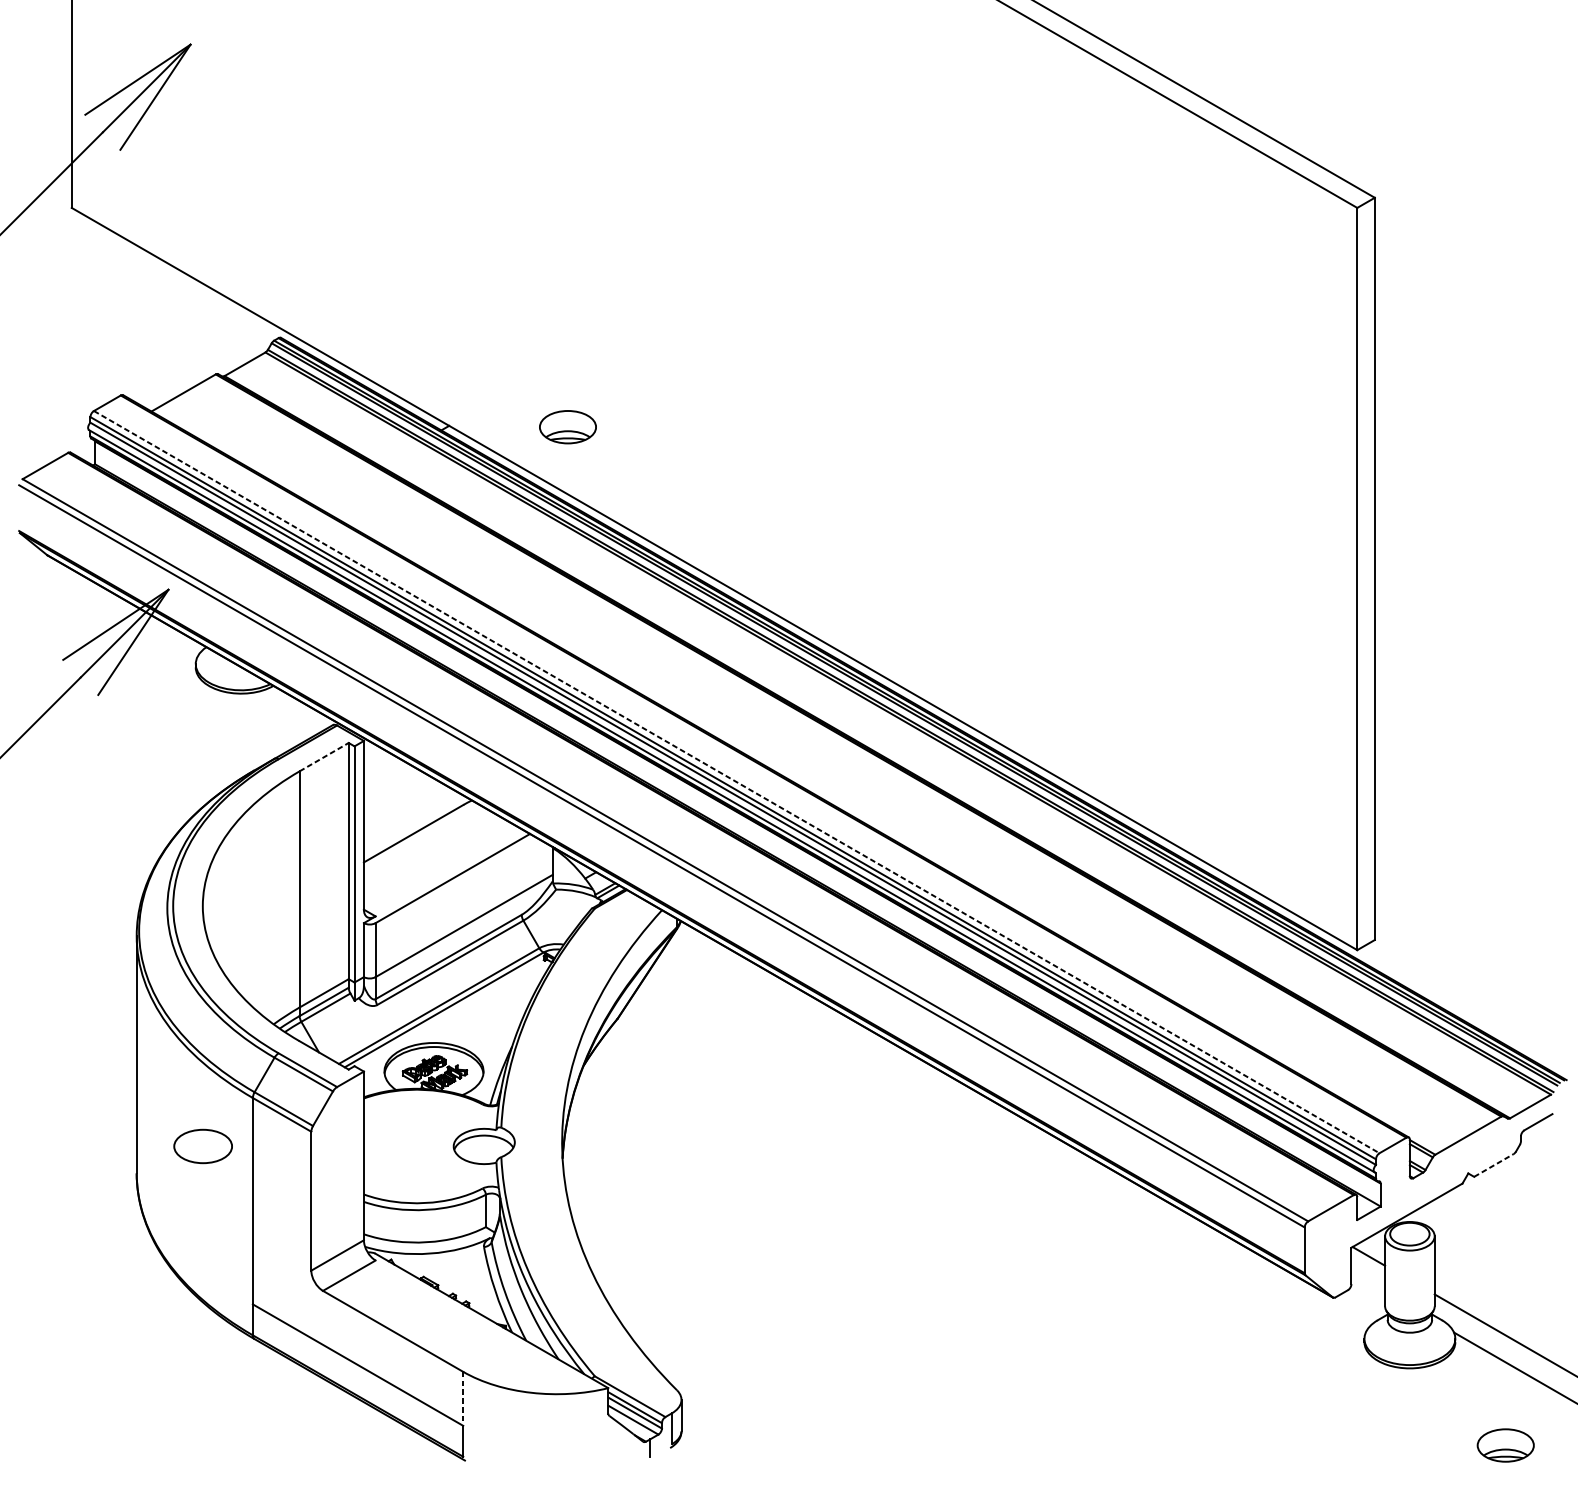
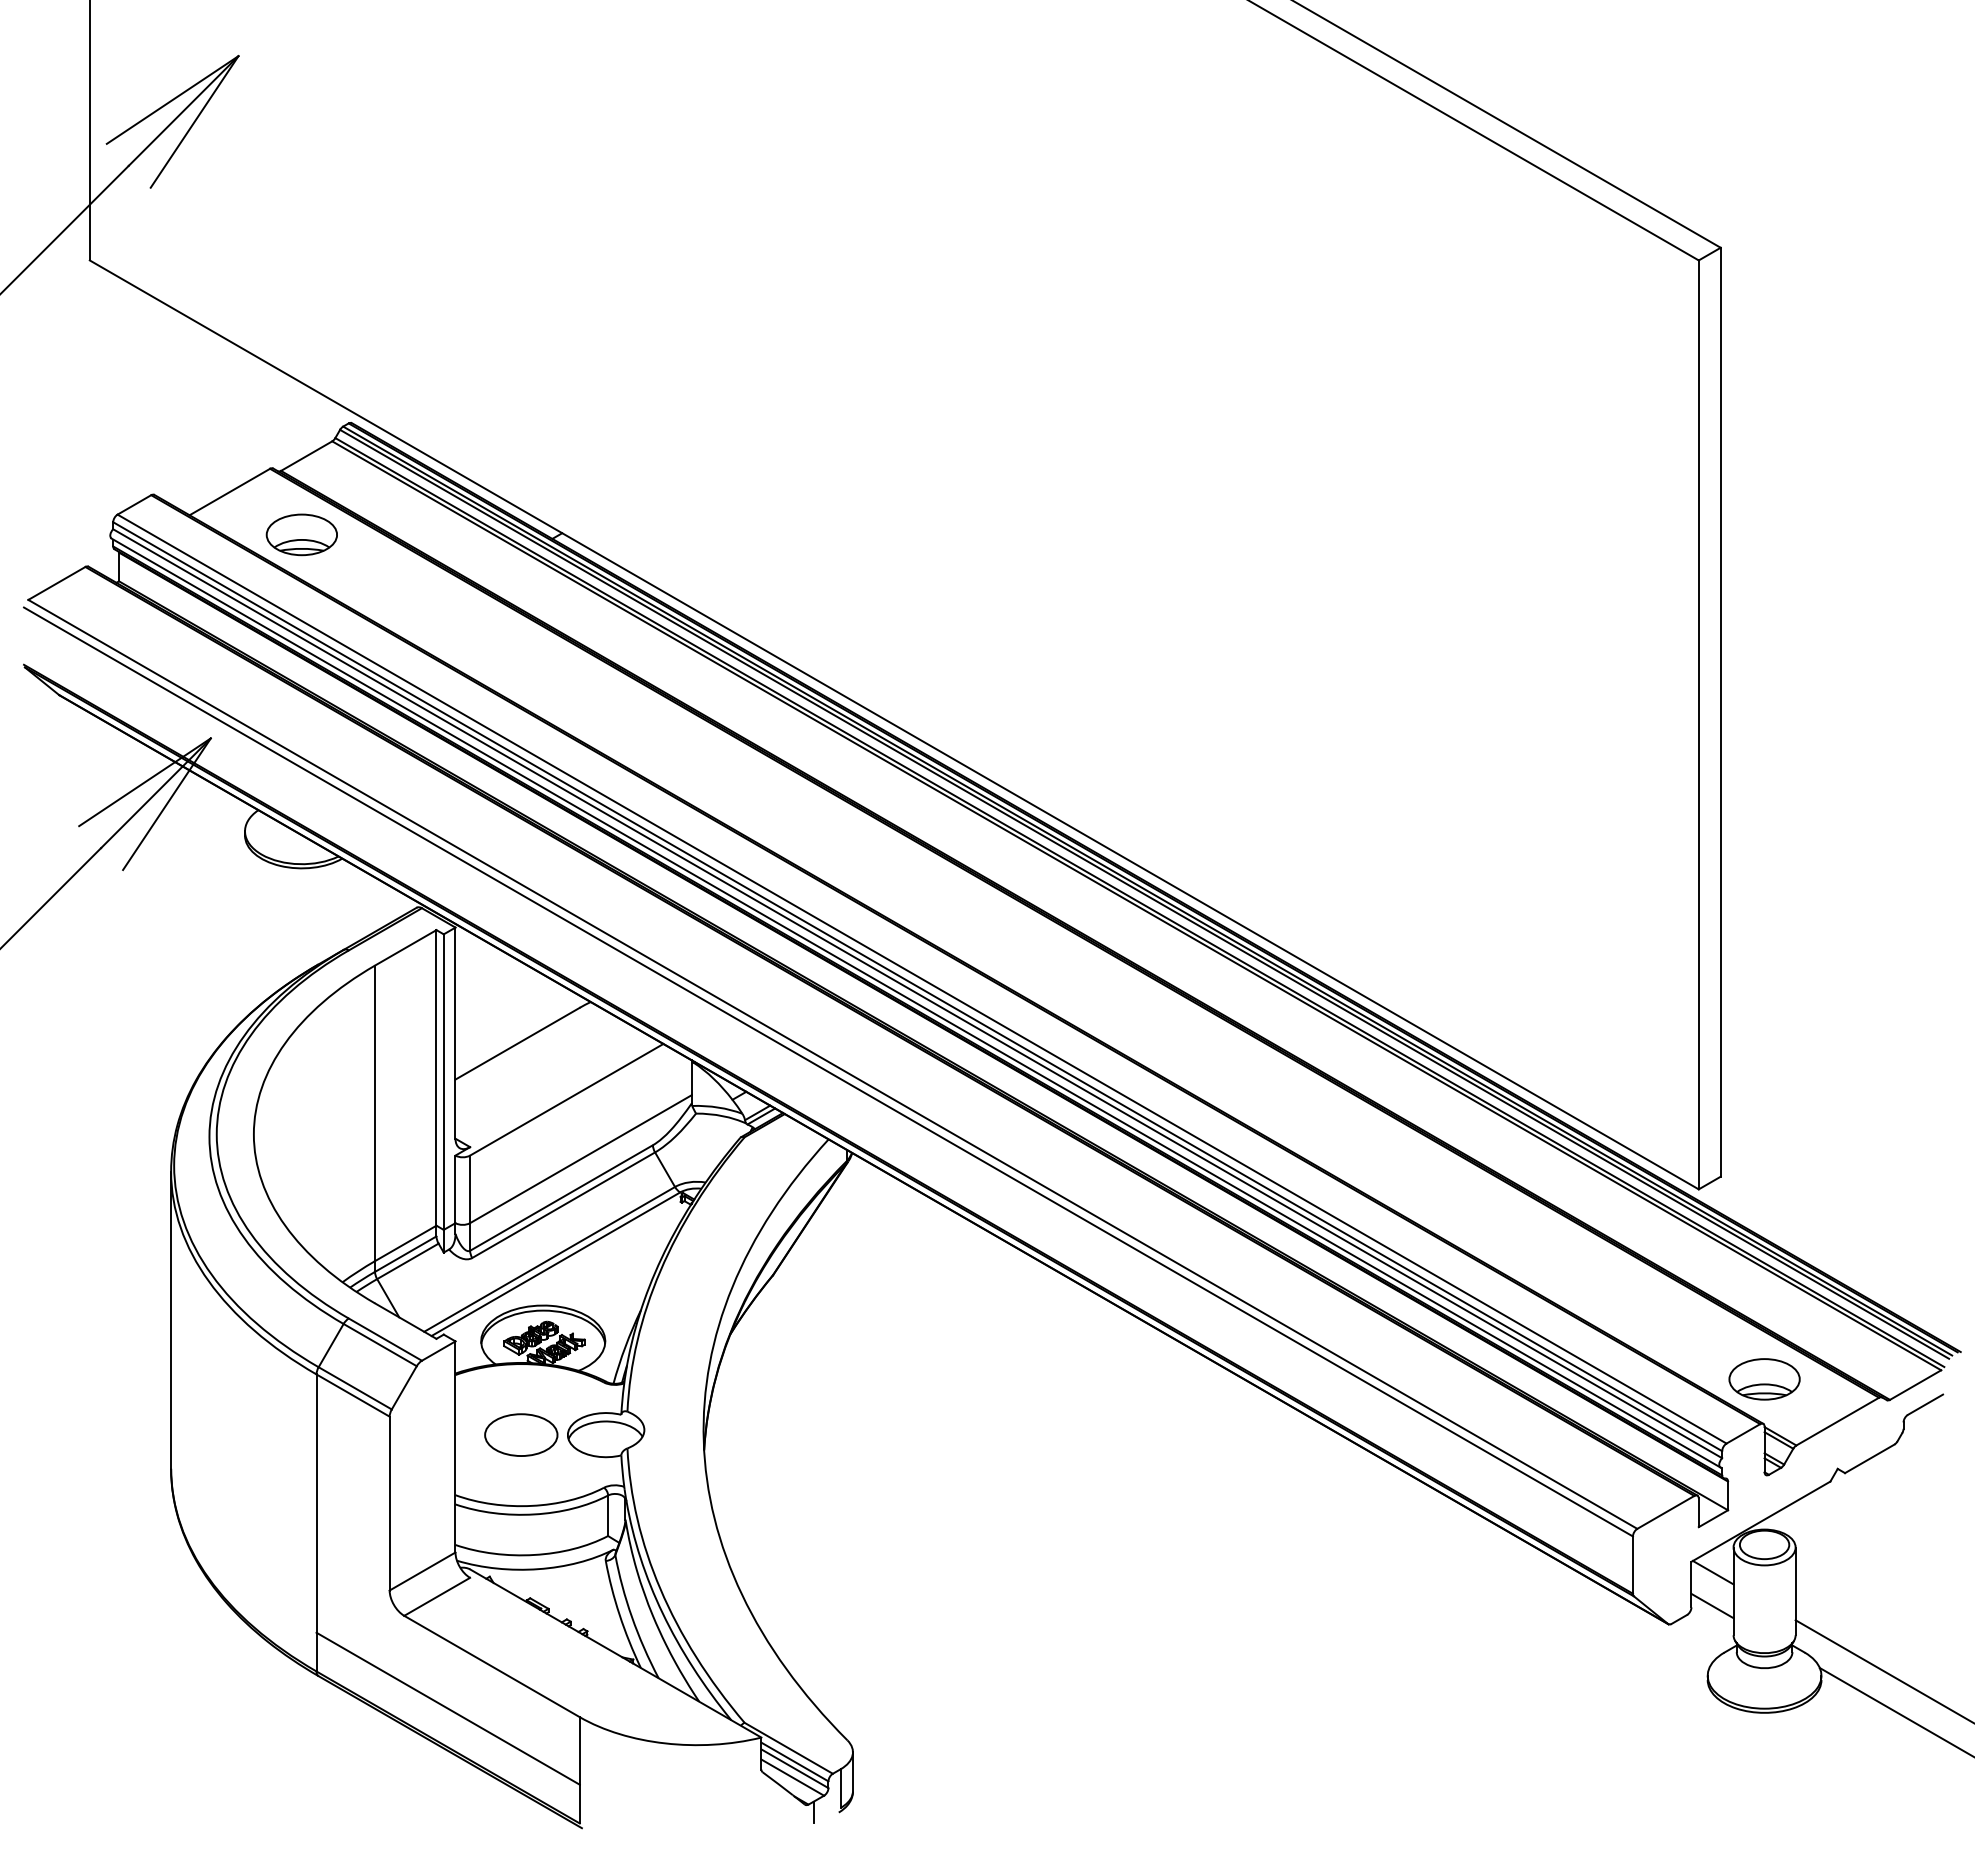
part: (567, 426) -> (301, 534), moved
line: (324, 756) -> (406, 947), dashed -> solid
line: (737, 782) -> (922, 979), dashed -> solid
part: (203, 1145) -> (521, 1434), moved
line: (1493, 1165) -> (1869, 1458), dashed -> solid
line: (1368, 1282) -> (1712, 1605), added
line: (463, 1398) -> (579, 1750), dashed -> solid
part: (1505, 1445) -> (1764, 1379), moved

